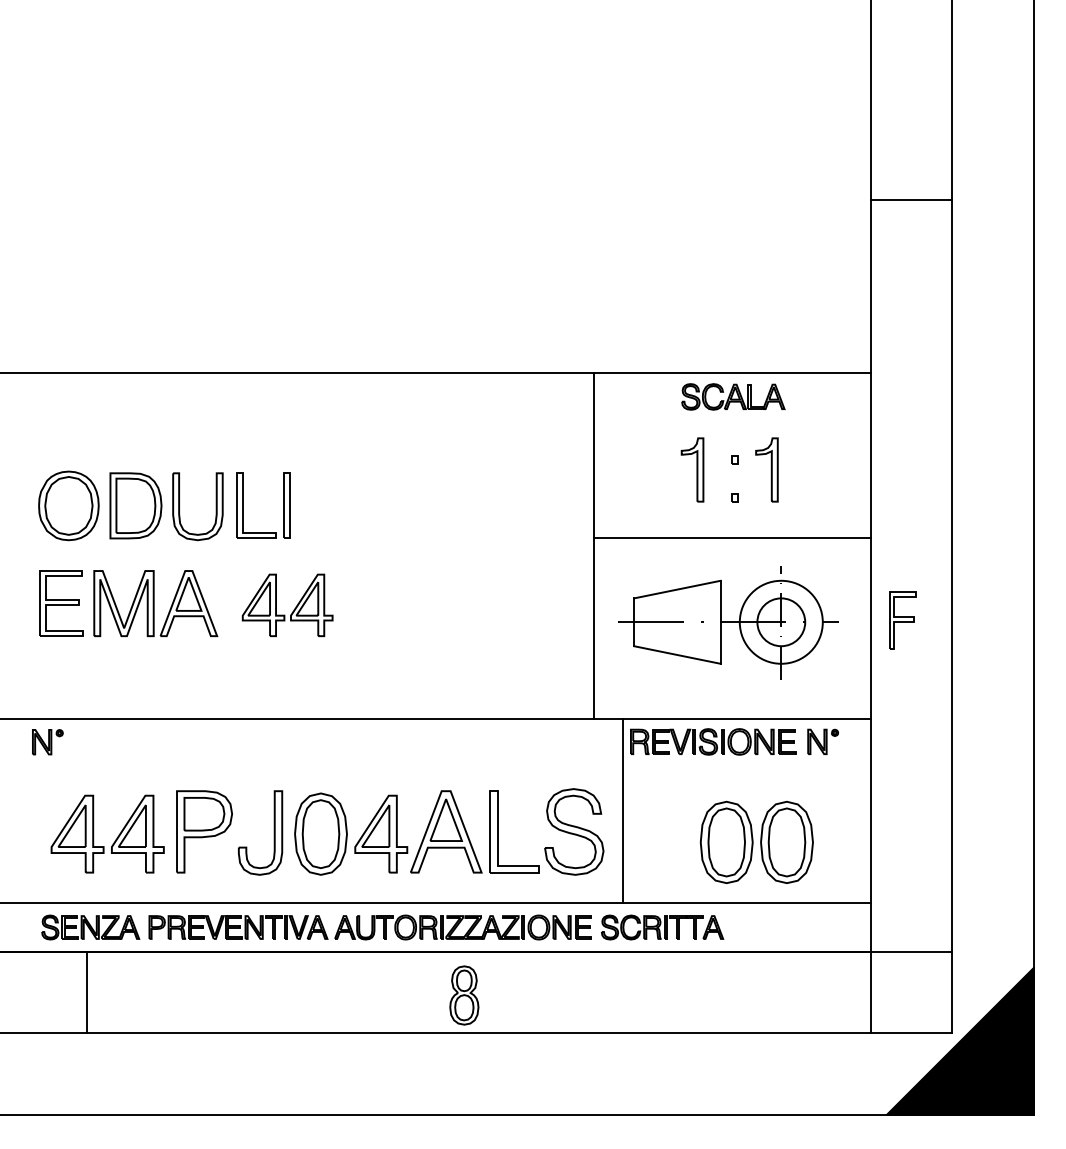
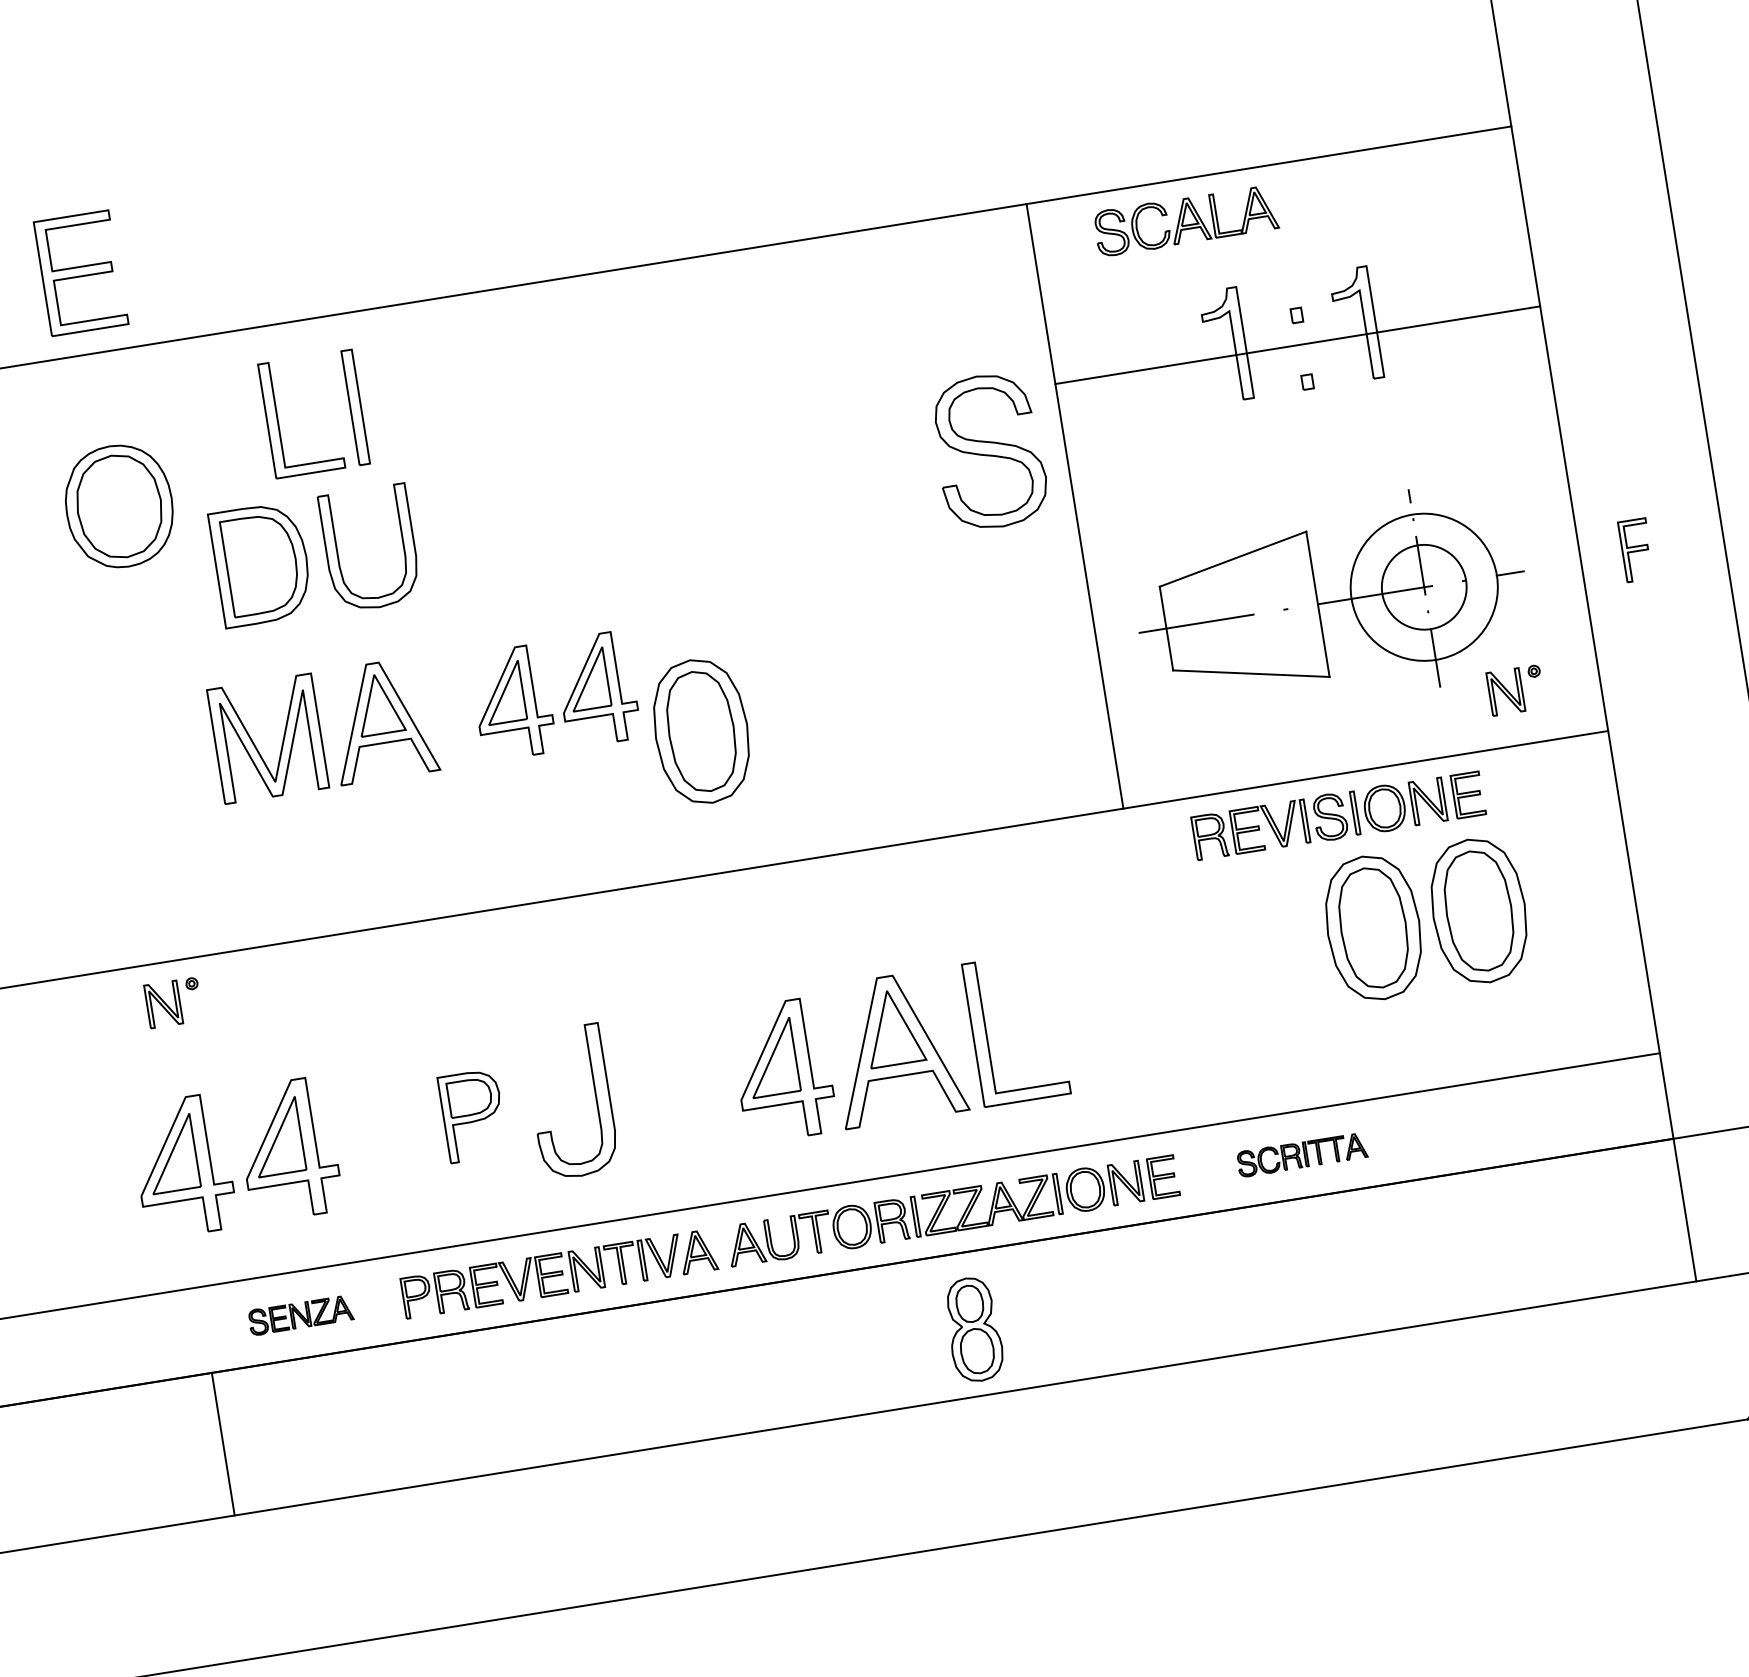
part: (733, 396) -> (1186, 219), moved
part: (68, 505) -> (118, 505), moved
part: (243, 505) -> (278, 419), moved
line: (732, 538) -> (1297, 345), moved
part: (61, 603) -> (81, 272), moved
part: (902, 620) -> (1635, 550), size x0.6
part: (822, 741) -> (1514, 689), moved
line: (623, 810) -> (1200, 961), removed
part: (204, 831) -> (472, 1115), size x0.6
part: (574, 831) -> (989, 450), moved
part: (320, 833) -> (700, 730), moved
part: (115, 839) -> (251, 1165), moved
part: (756, 841) -> (1425, 917), moved
part: (90, 927) -> (300, 1315), size x0.6
part: (662, 927) -> (1301, 1154), size x0.6
line: (87, 992) -> (224, 1444), moved

